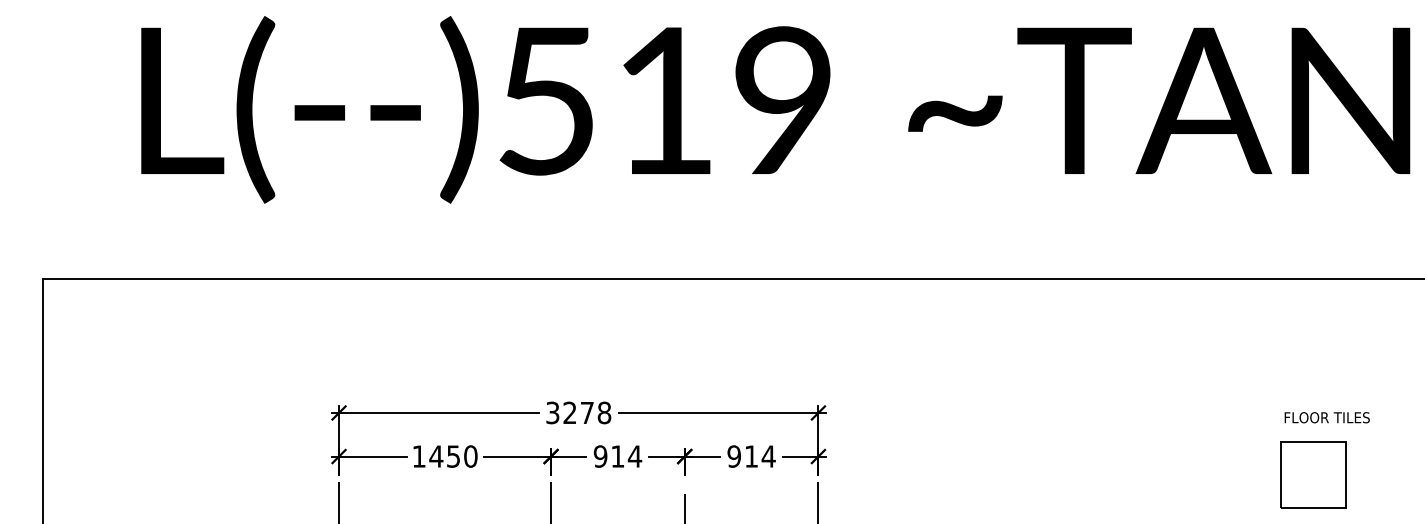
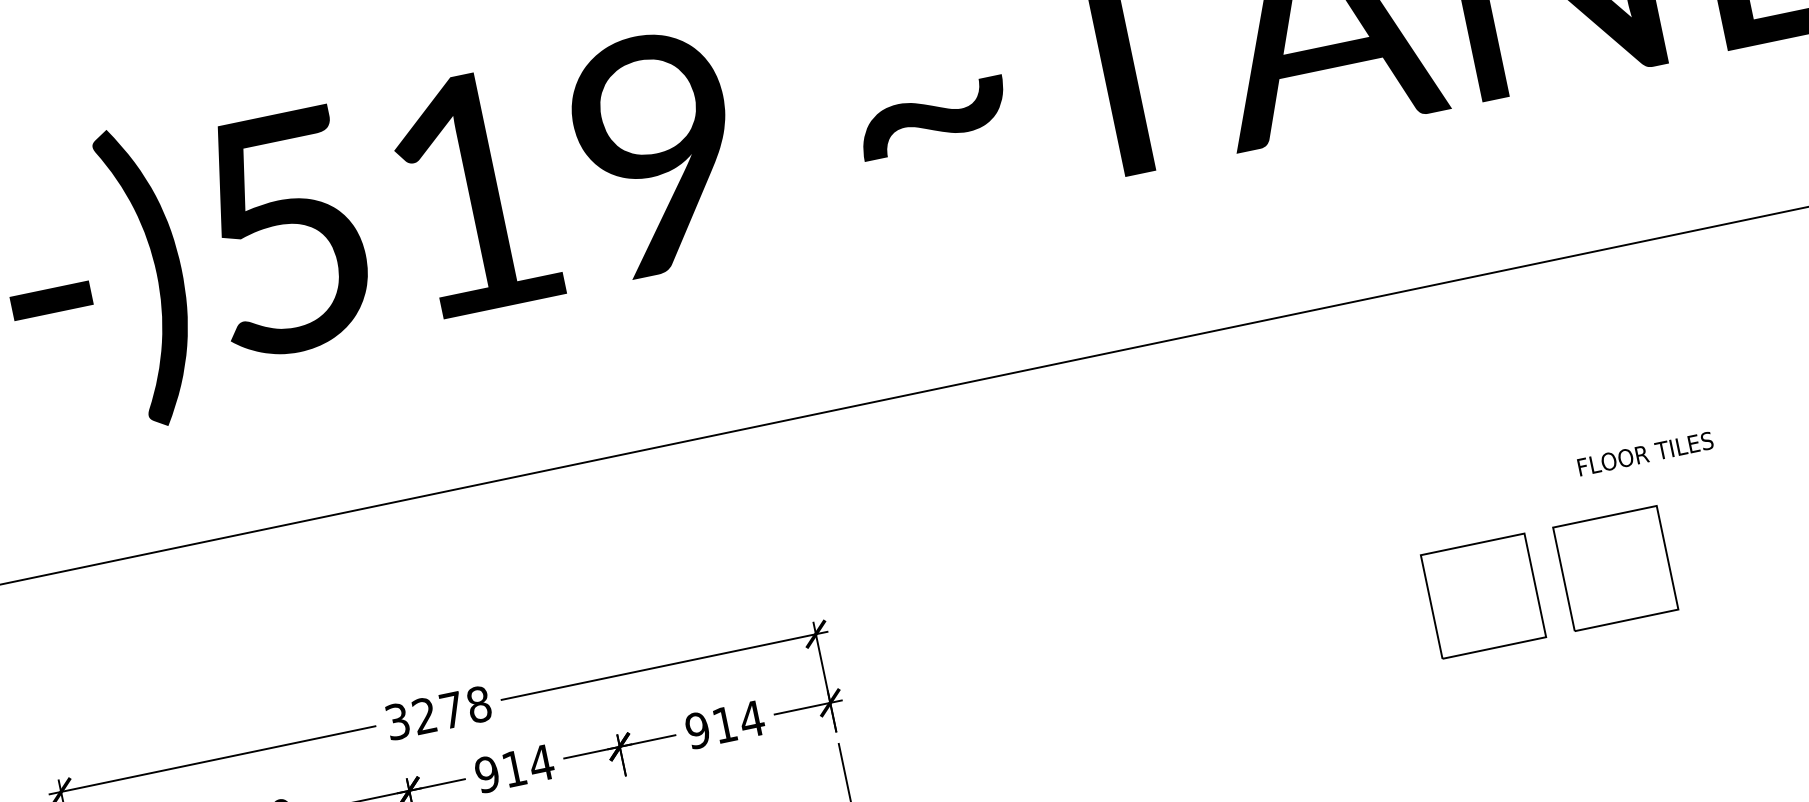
text: (1326, 417) -> (1644, 453), moved
part: (1229, 474) -> (1483, 595), added

